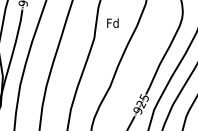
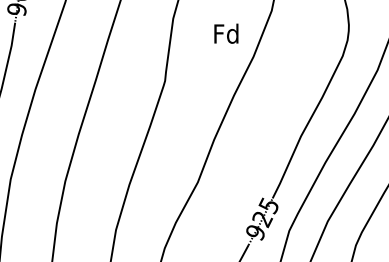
text: (112, 22) -> (225, 32), moved

